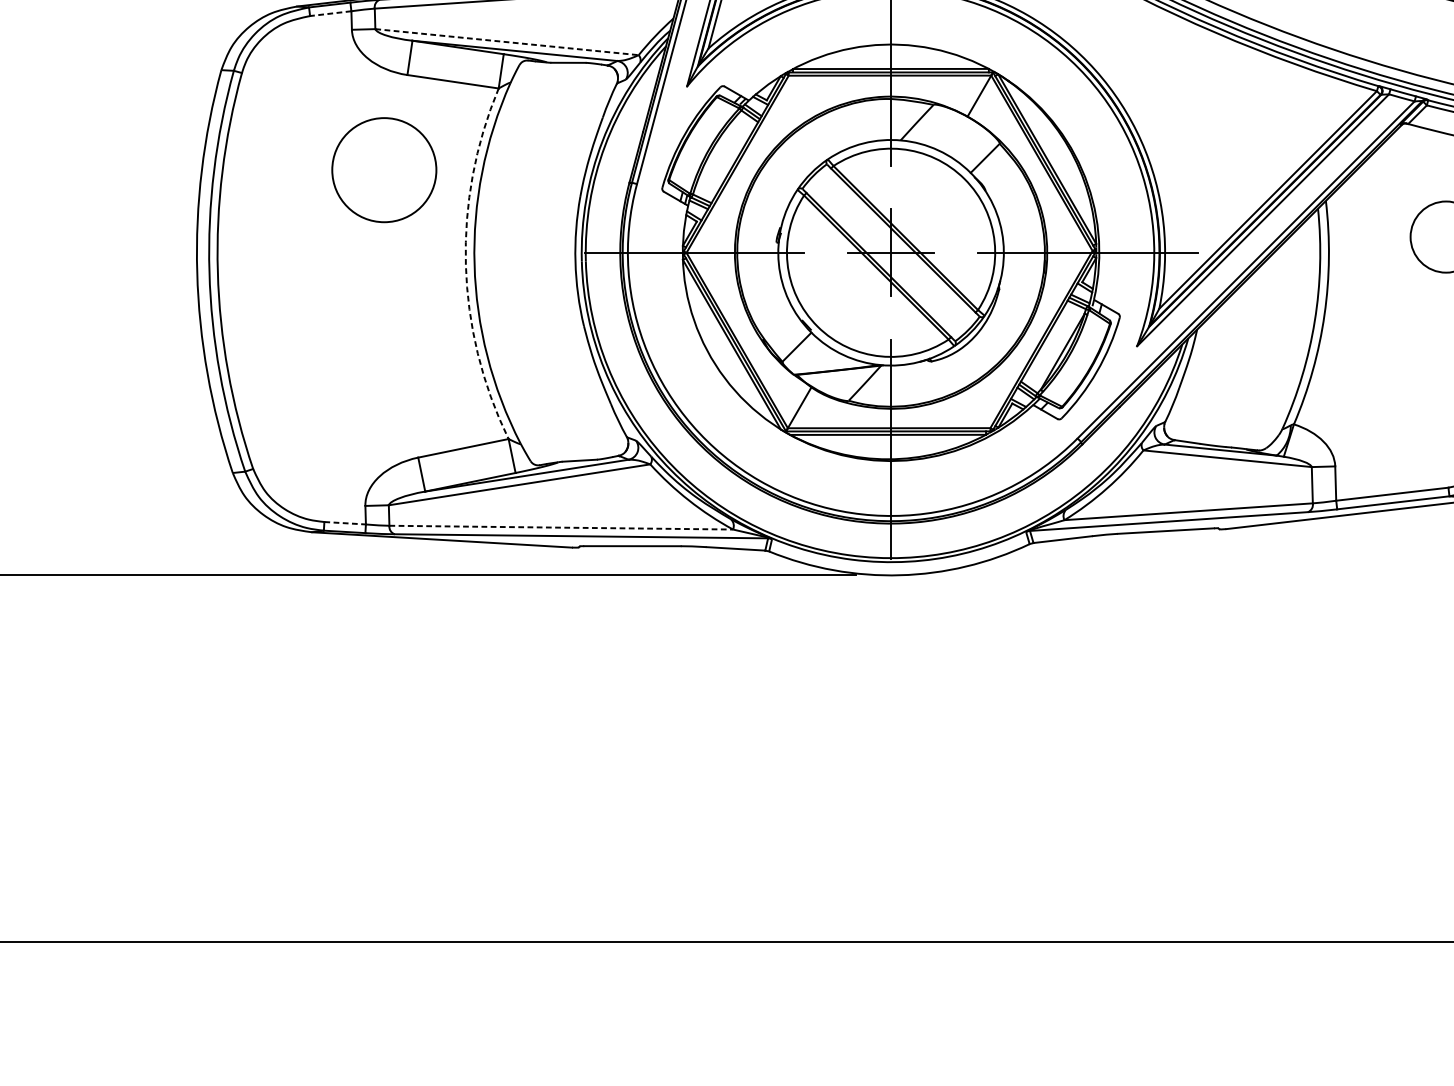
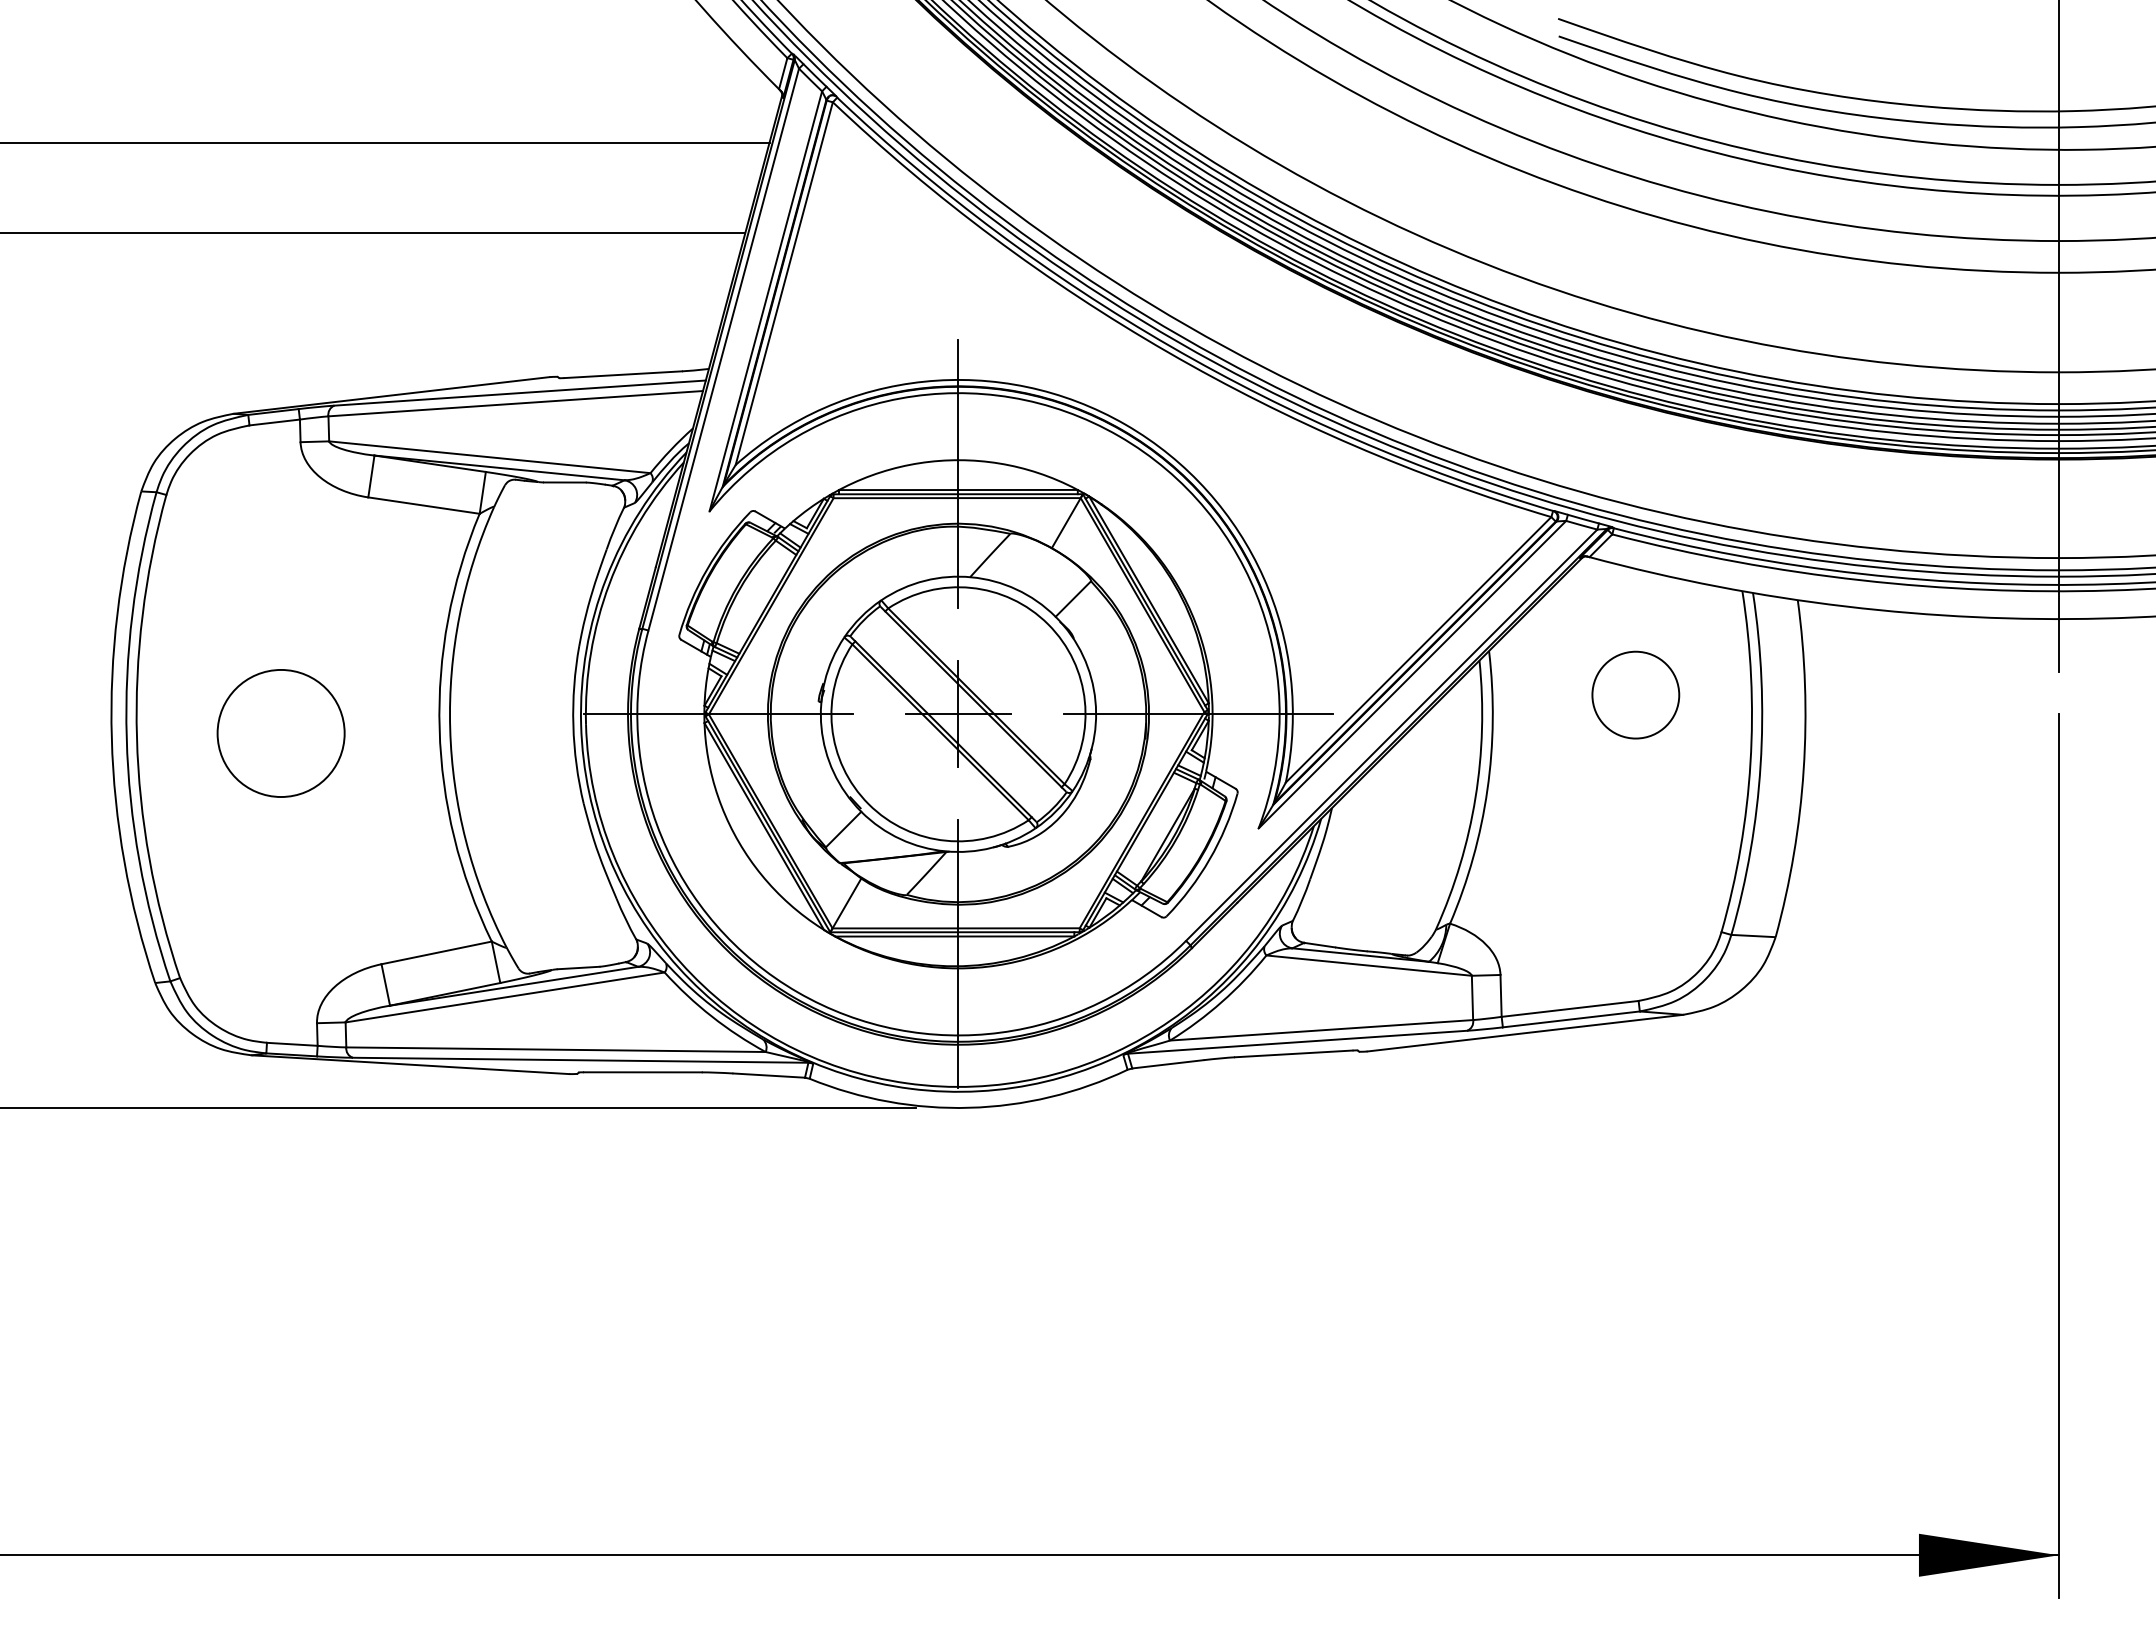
line: (330, 13) -> (274, 422), dashed -> solid
line: (507, 42) -> (490, 457), dashed -> solid
circle: (383, 170) -> (280, 733), moved
arc: (465, 265) -> (439, 729), dashed -> solid
line: (345, 523) -> (292, 1044), dashed -> solid
line: (561, 527) -> (556, 1049), dashed -> solid

